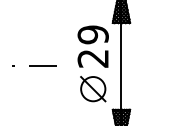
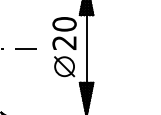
text: (93, 35) -> (64, 24), 29 -> 20

